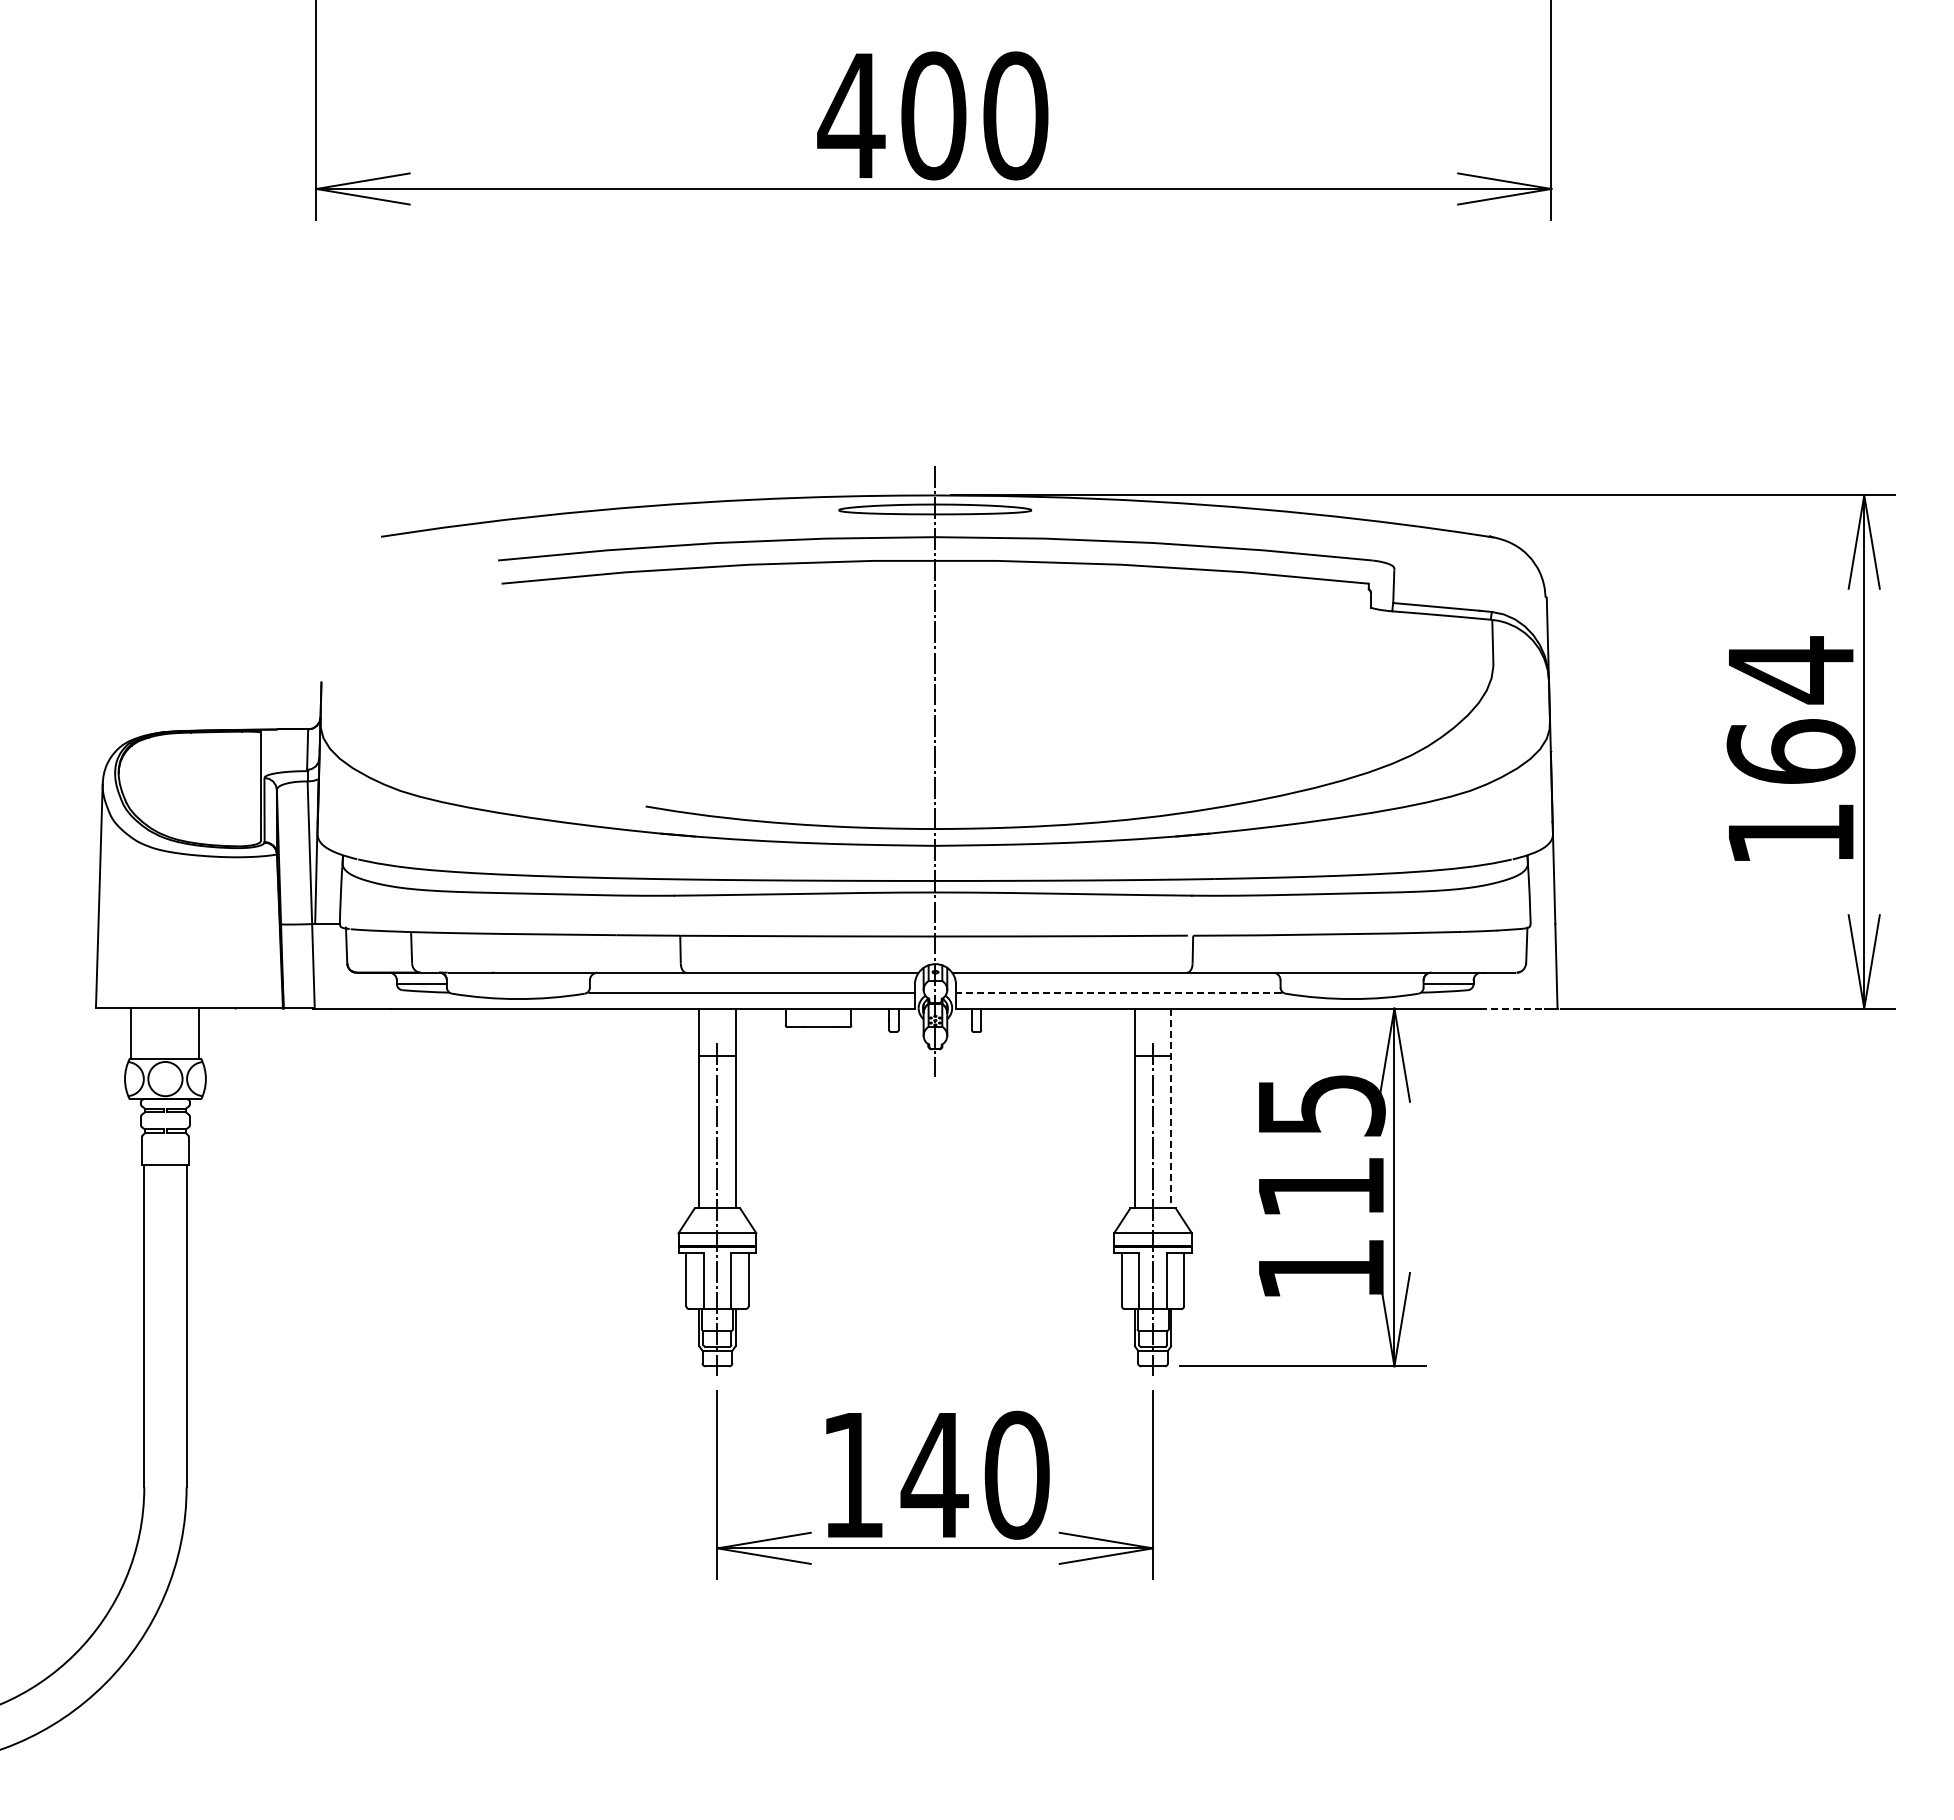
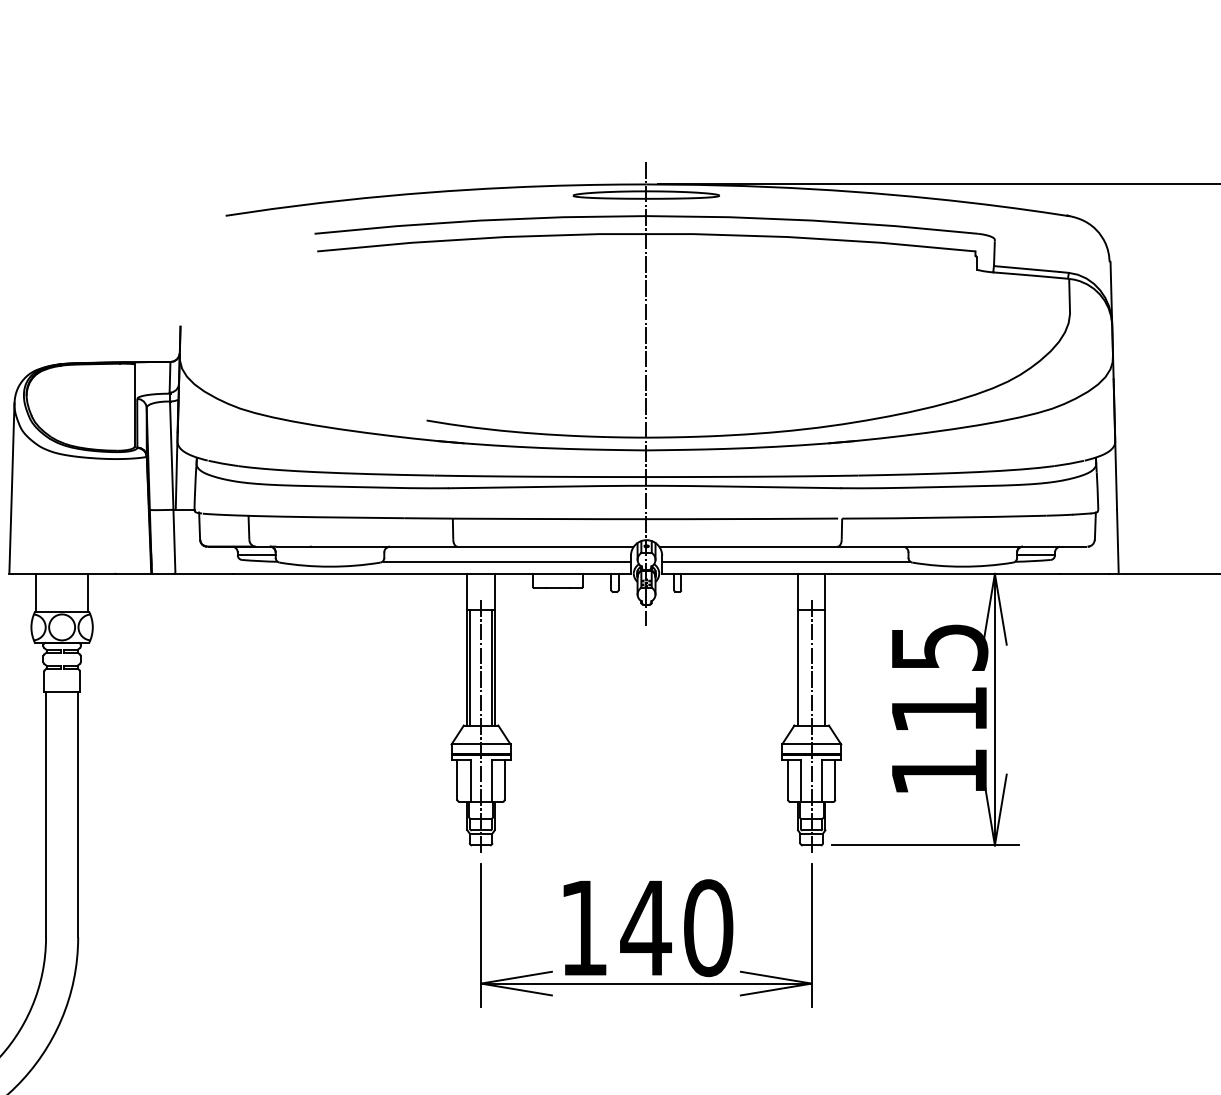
line: (1117, 992) -> (784, 561), dashed -> solid
line: (1512, 1008) -> (1084, 573), dashed -> solid
line: (1171, 1108) -> (825, 649), dashed -> solid
line: (703, 1132) -> (470, 667), added
line: (731, 1132) -> (491, 667), added

